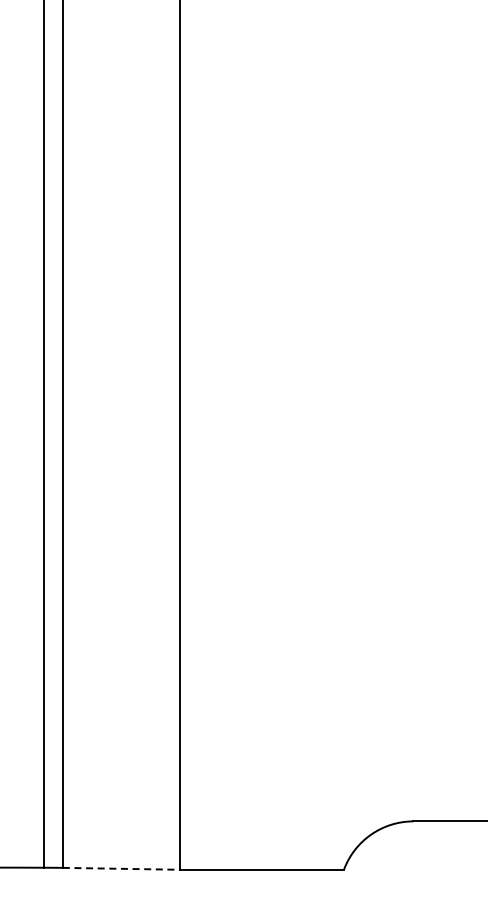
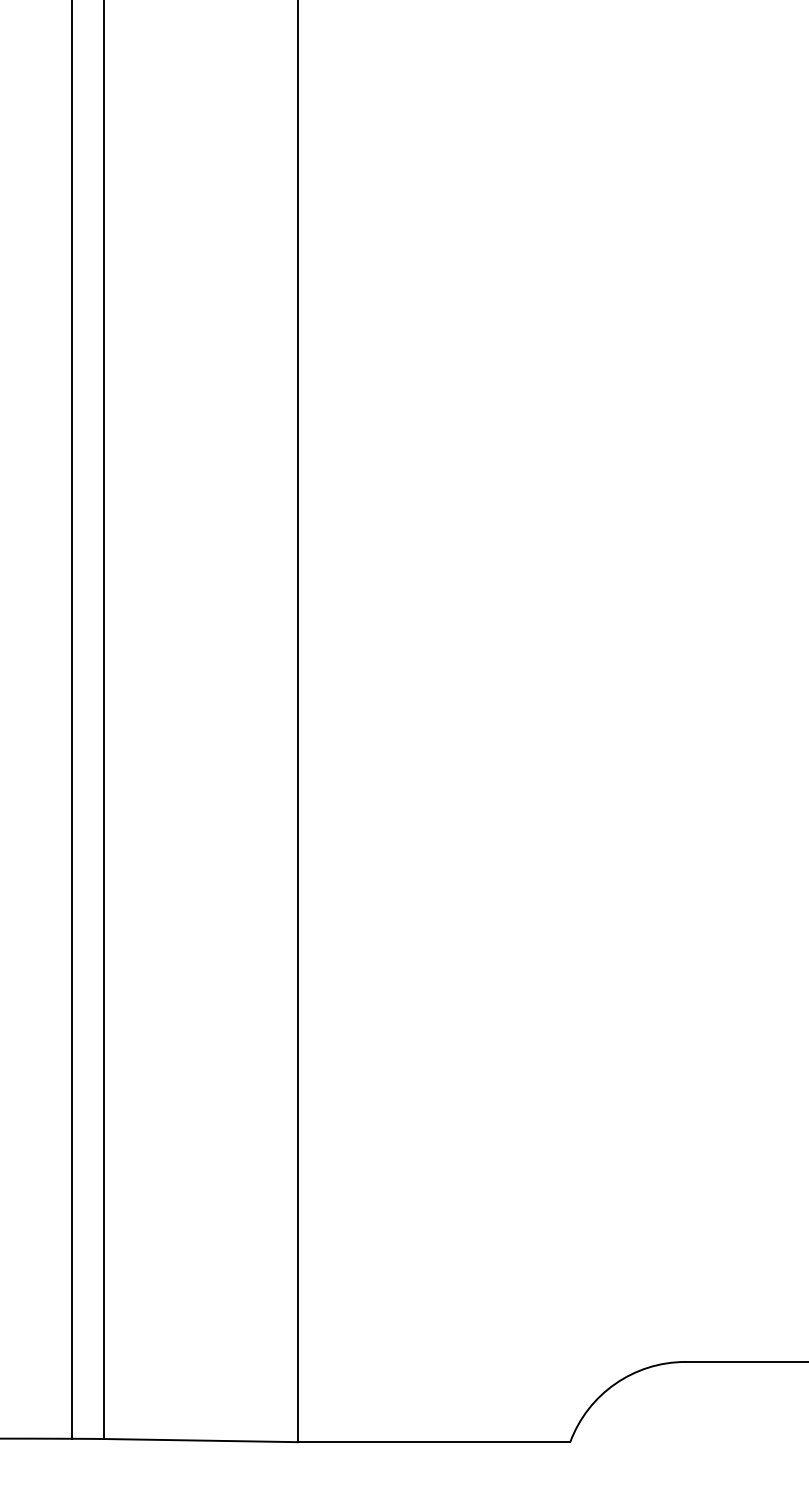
line: (121, 868) -> (201, 1440), dashed -> solid

